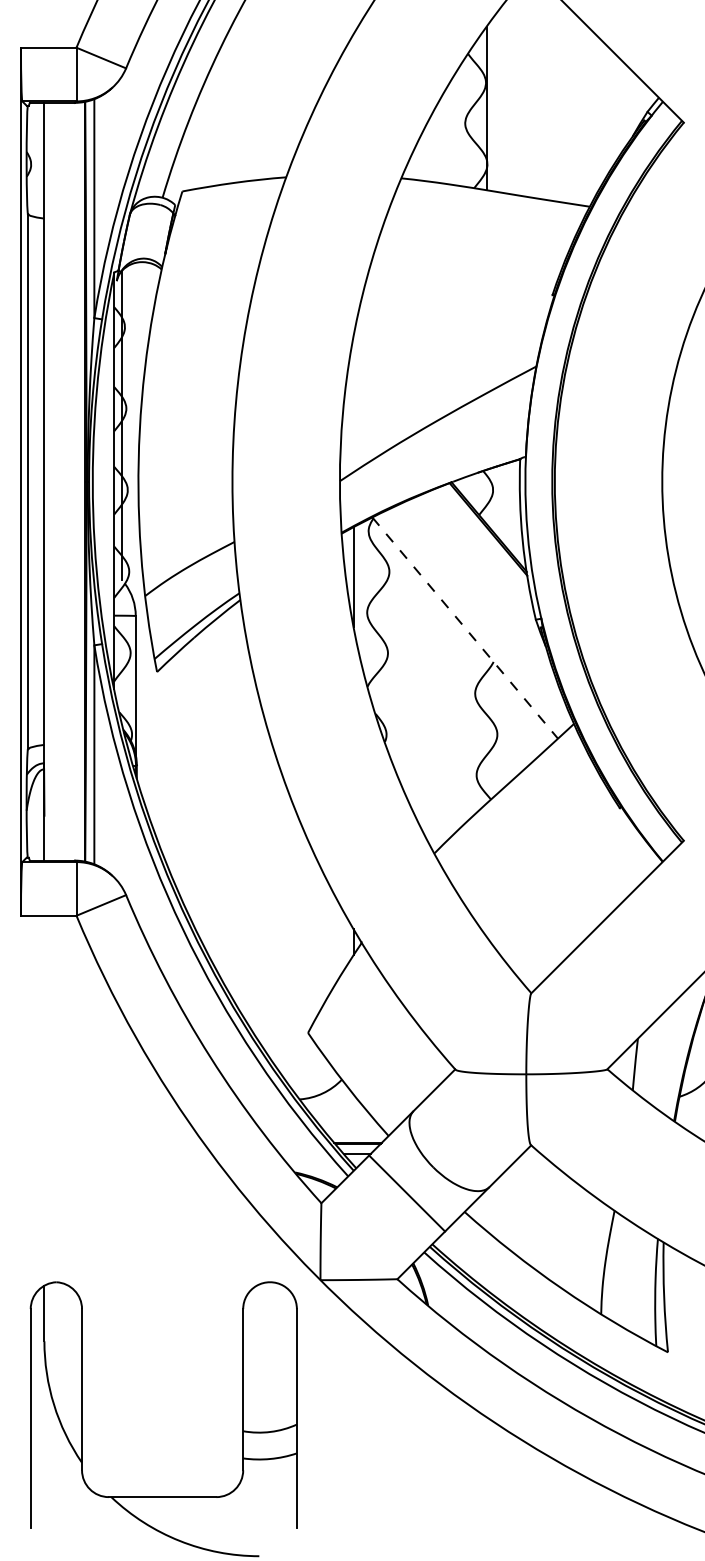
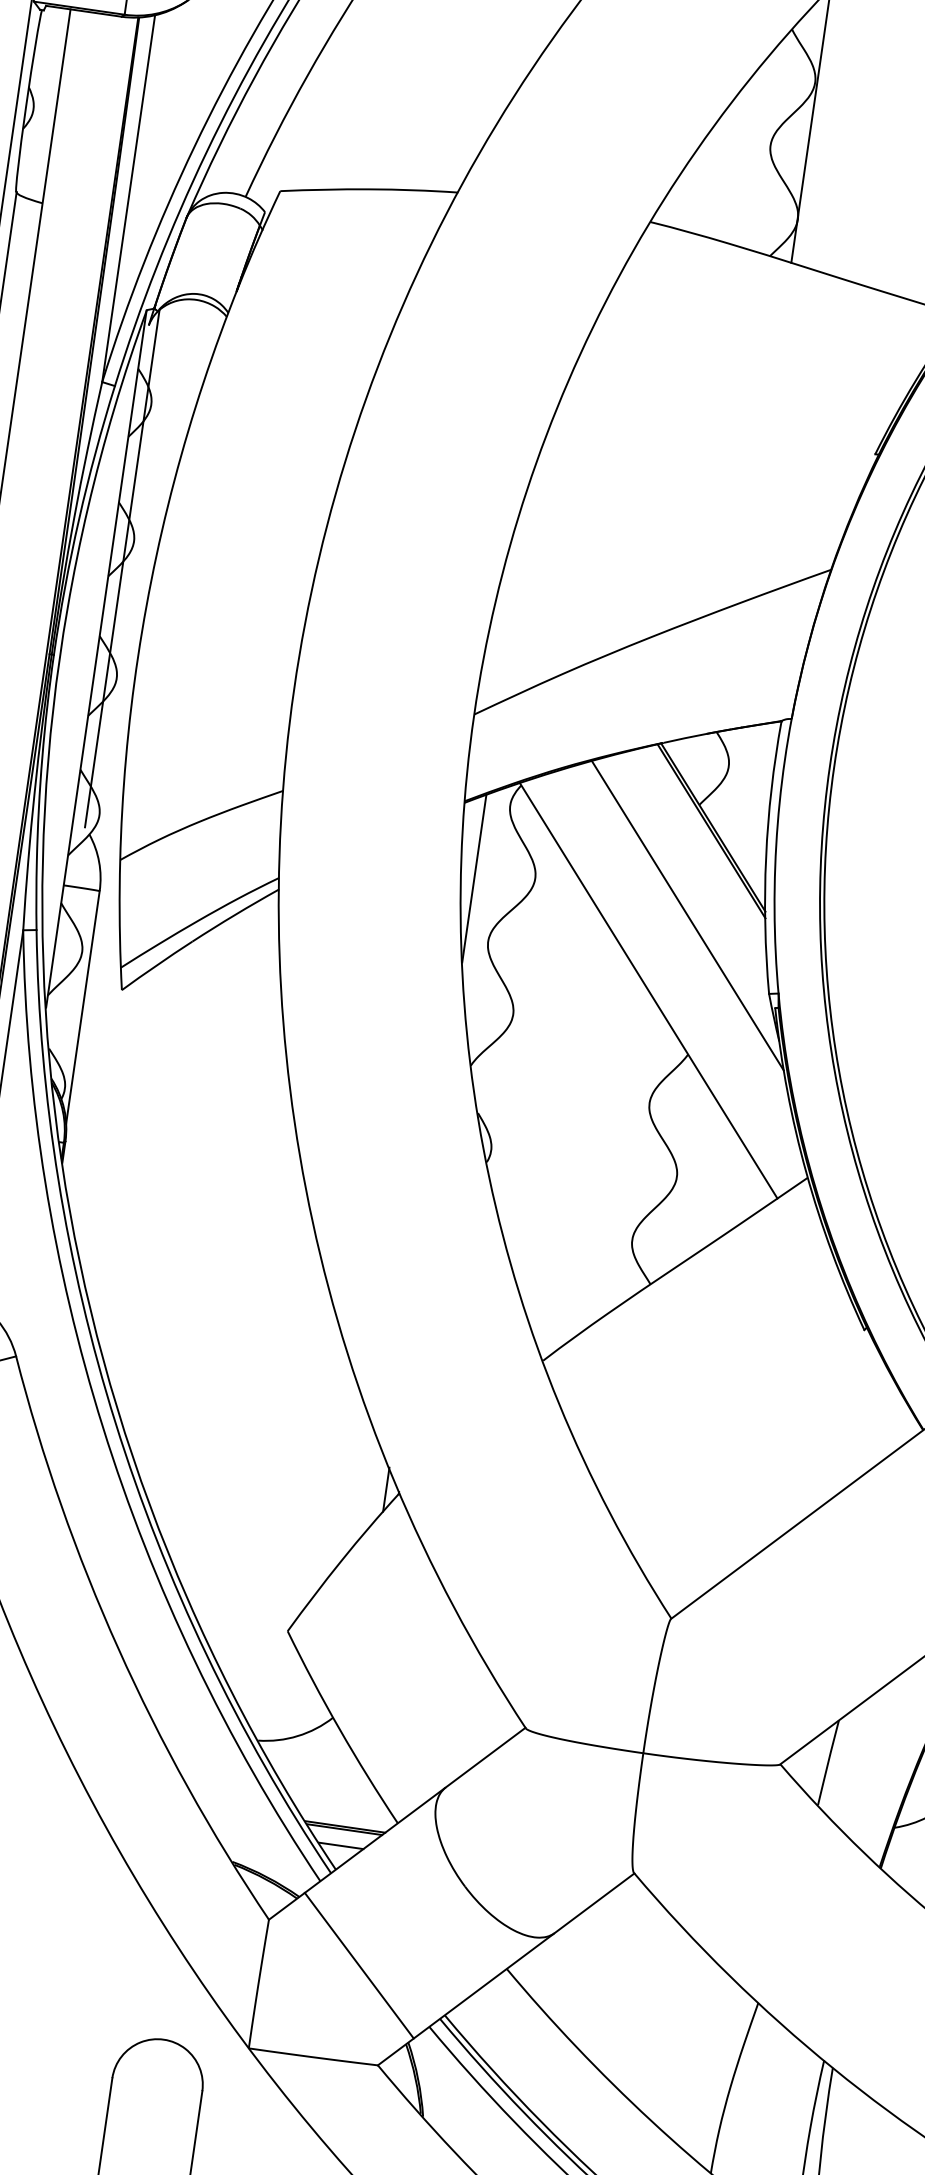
line: (481, 580) -> (687, 915), added
line: (465, 628) -> (649, 991), dashed -> solid
line: (407, 1193) -> (359, 1965), moved

